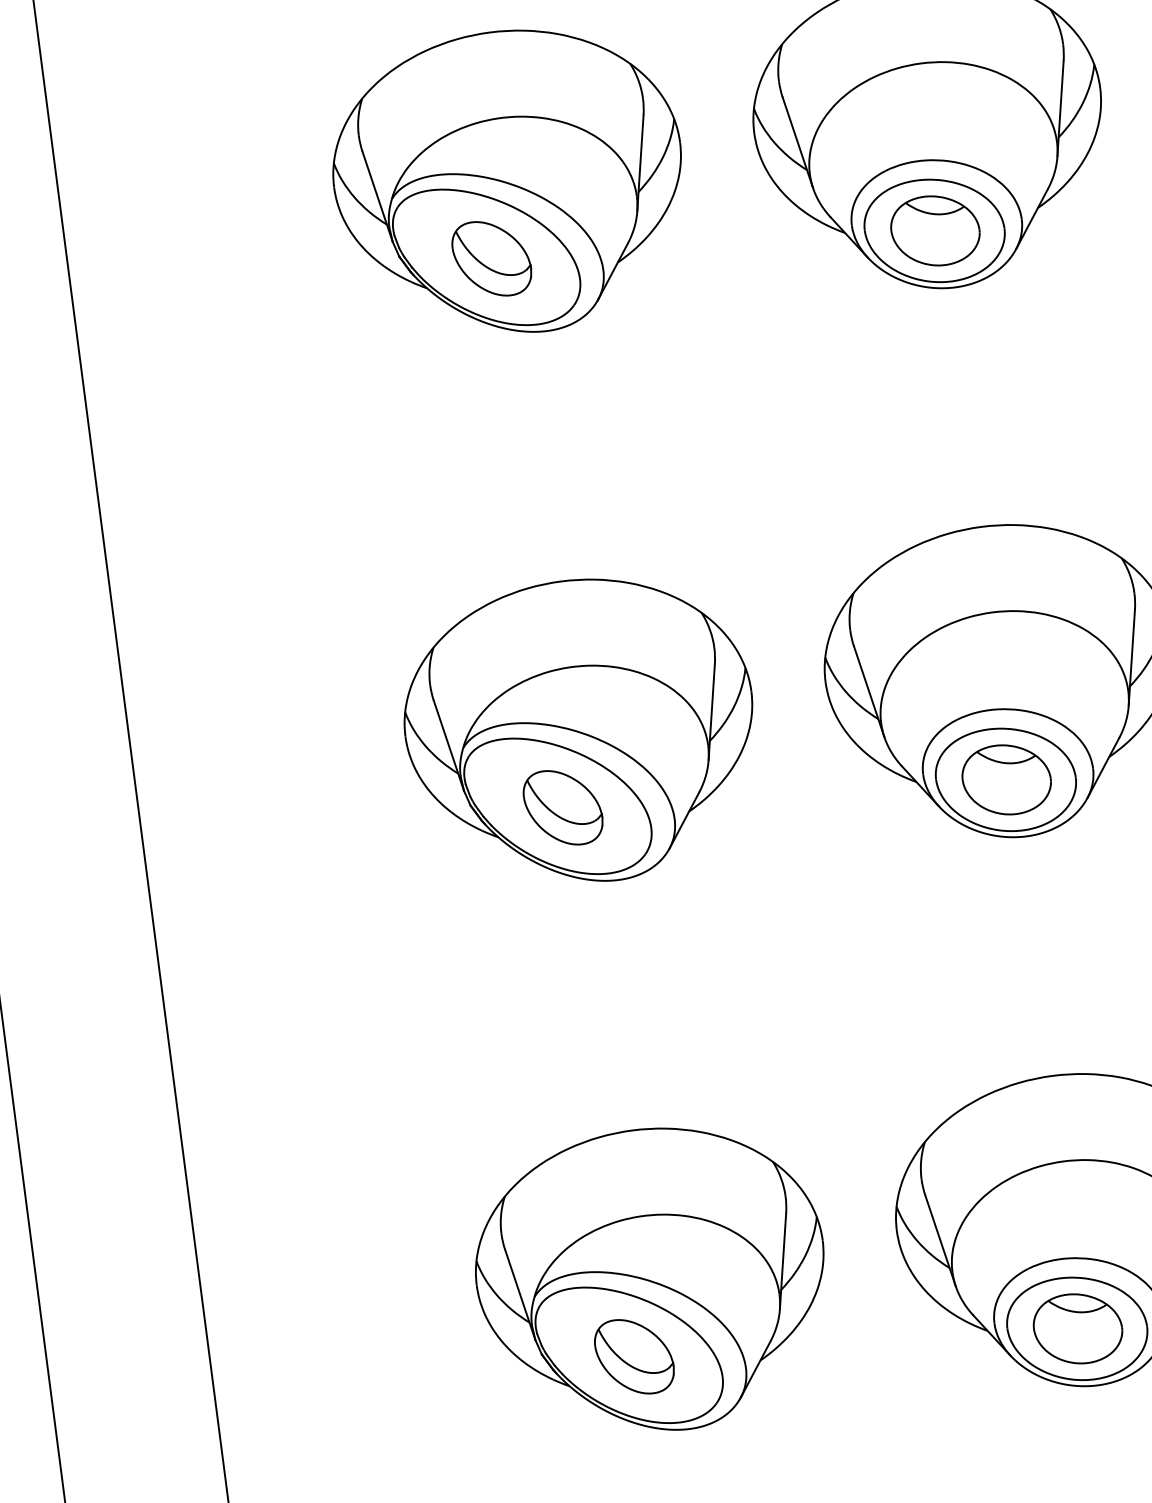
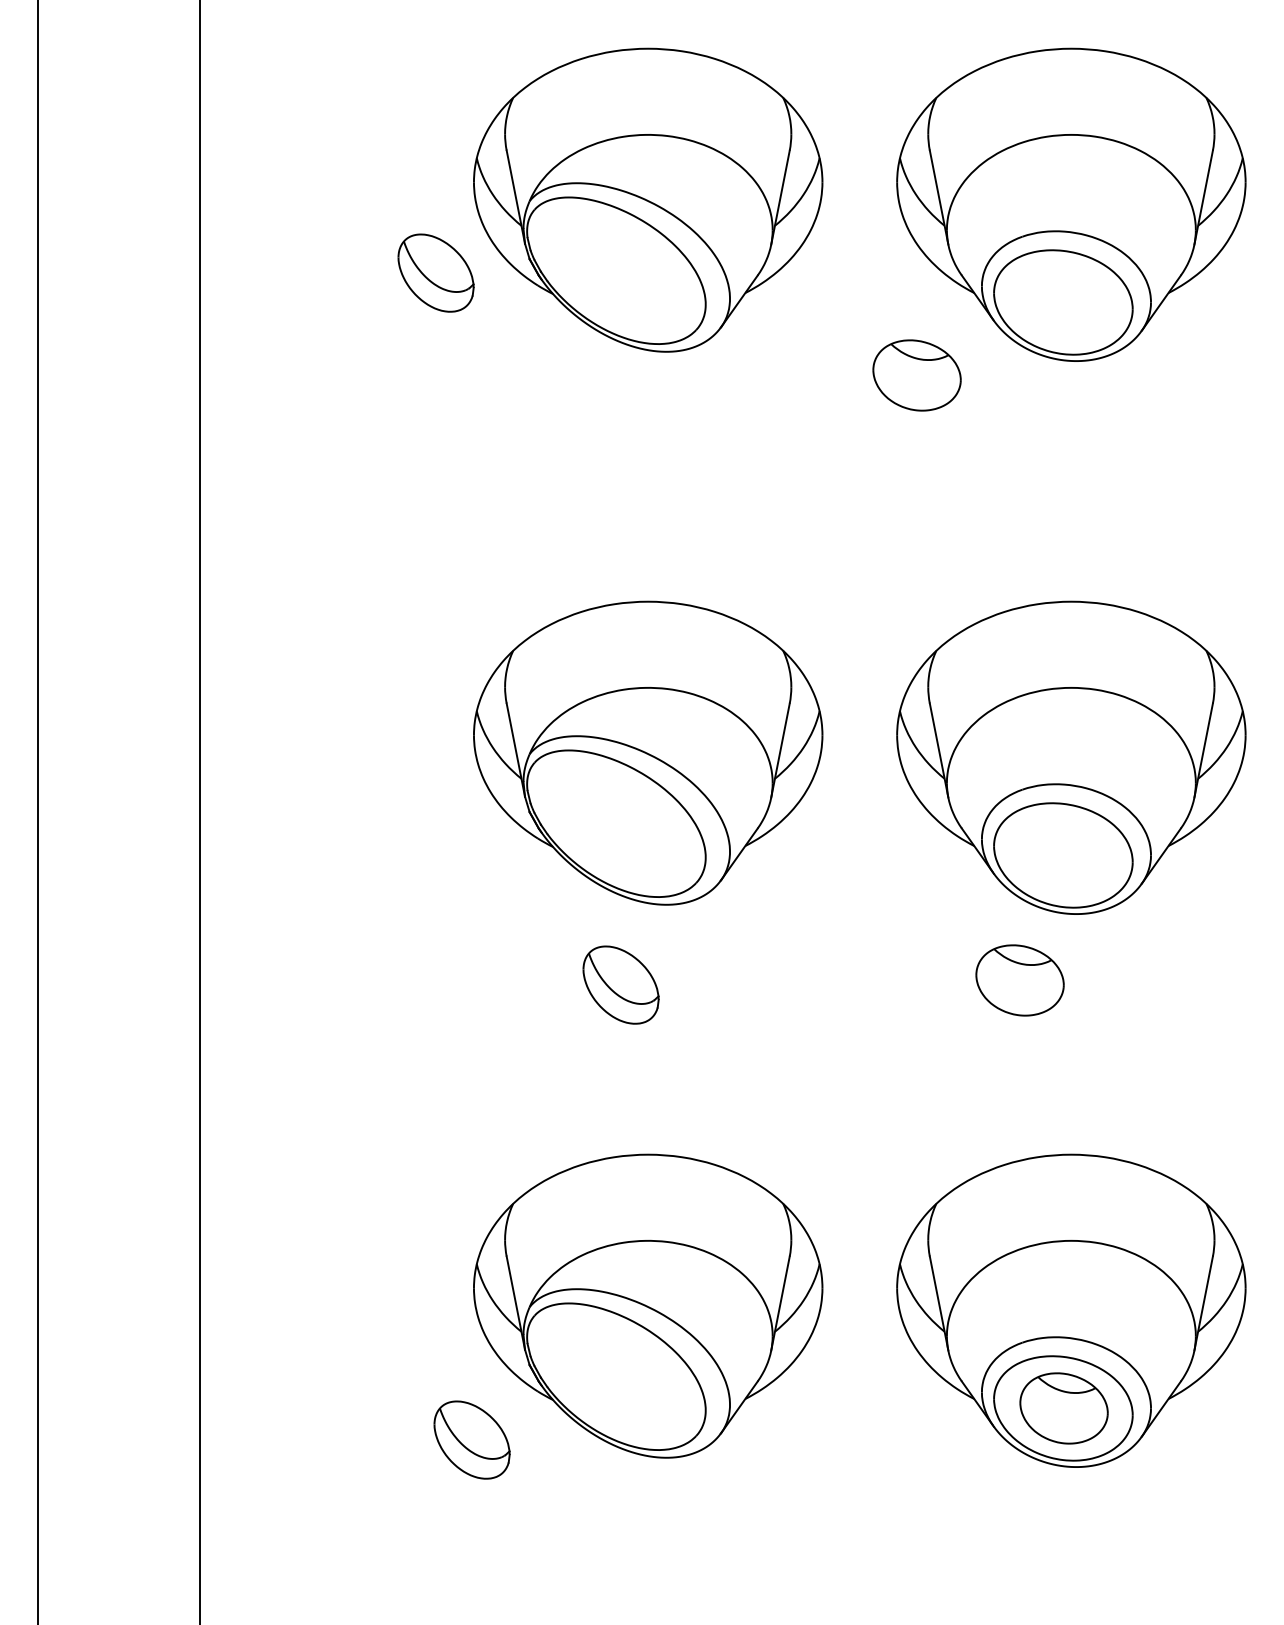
part: (934, 230) -> (916, 375), moved
part: (491, 258) -> (435, 272), moved
part: (1006, 779) -> (1019, 980), moved
part: (562, 807) -> (620, 984), moved
part: (633, 1356) -> (471, 1439), moved

